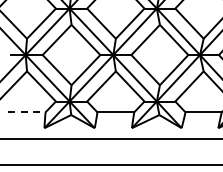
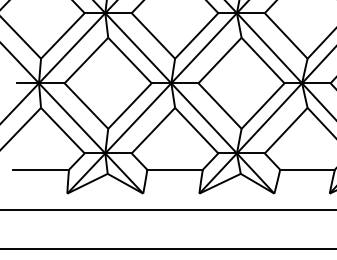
line: (27, 112) -> (41, 169), dashed -> solid

